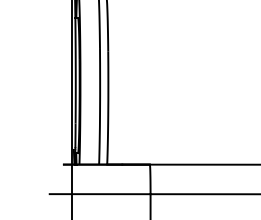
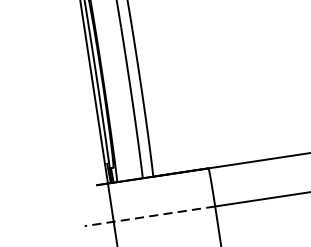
line: (99, 194) -> (149, 216), solid -> dashed

